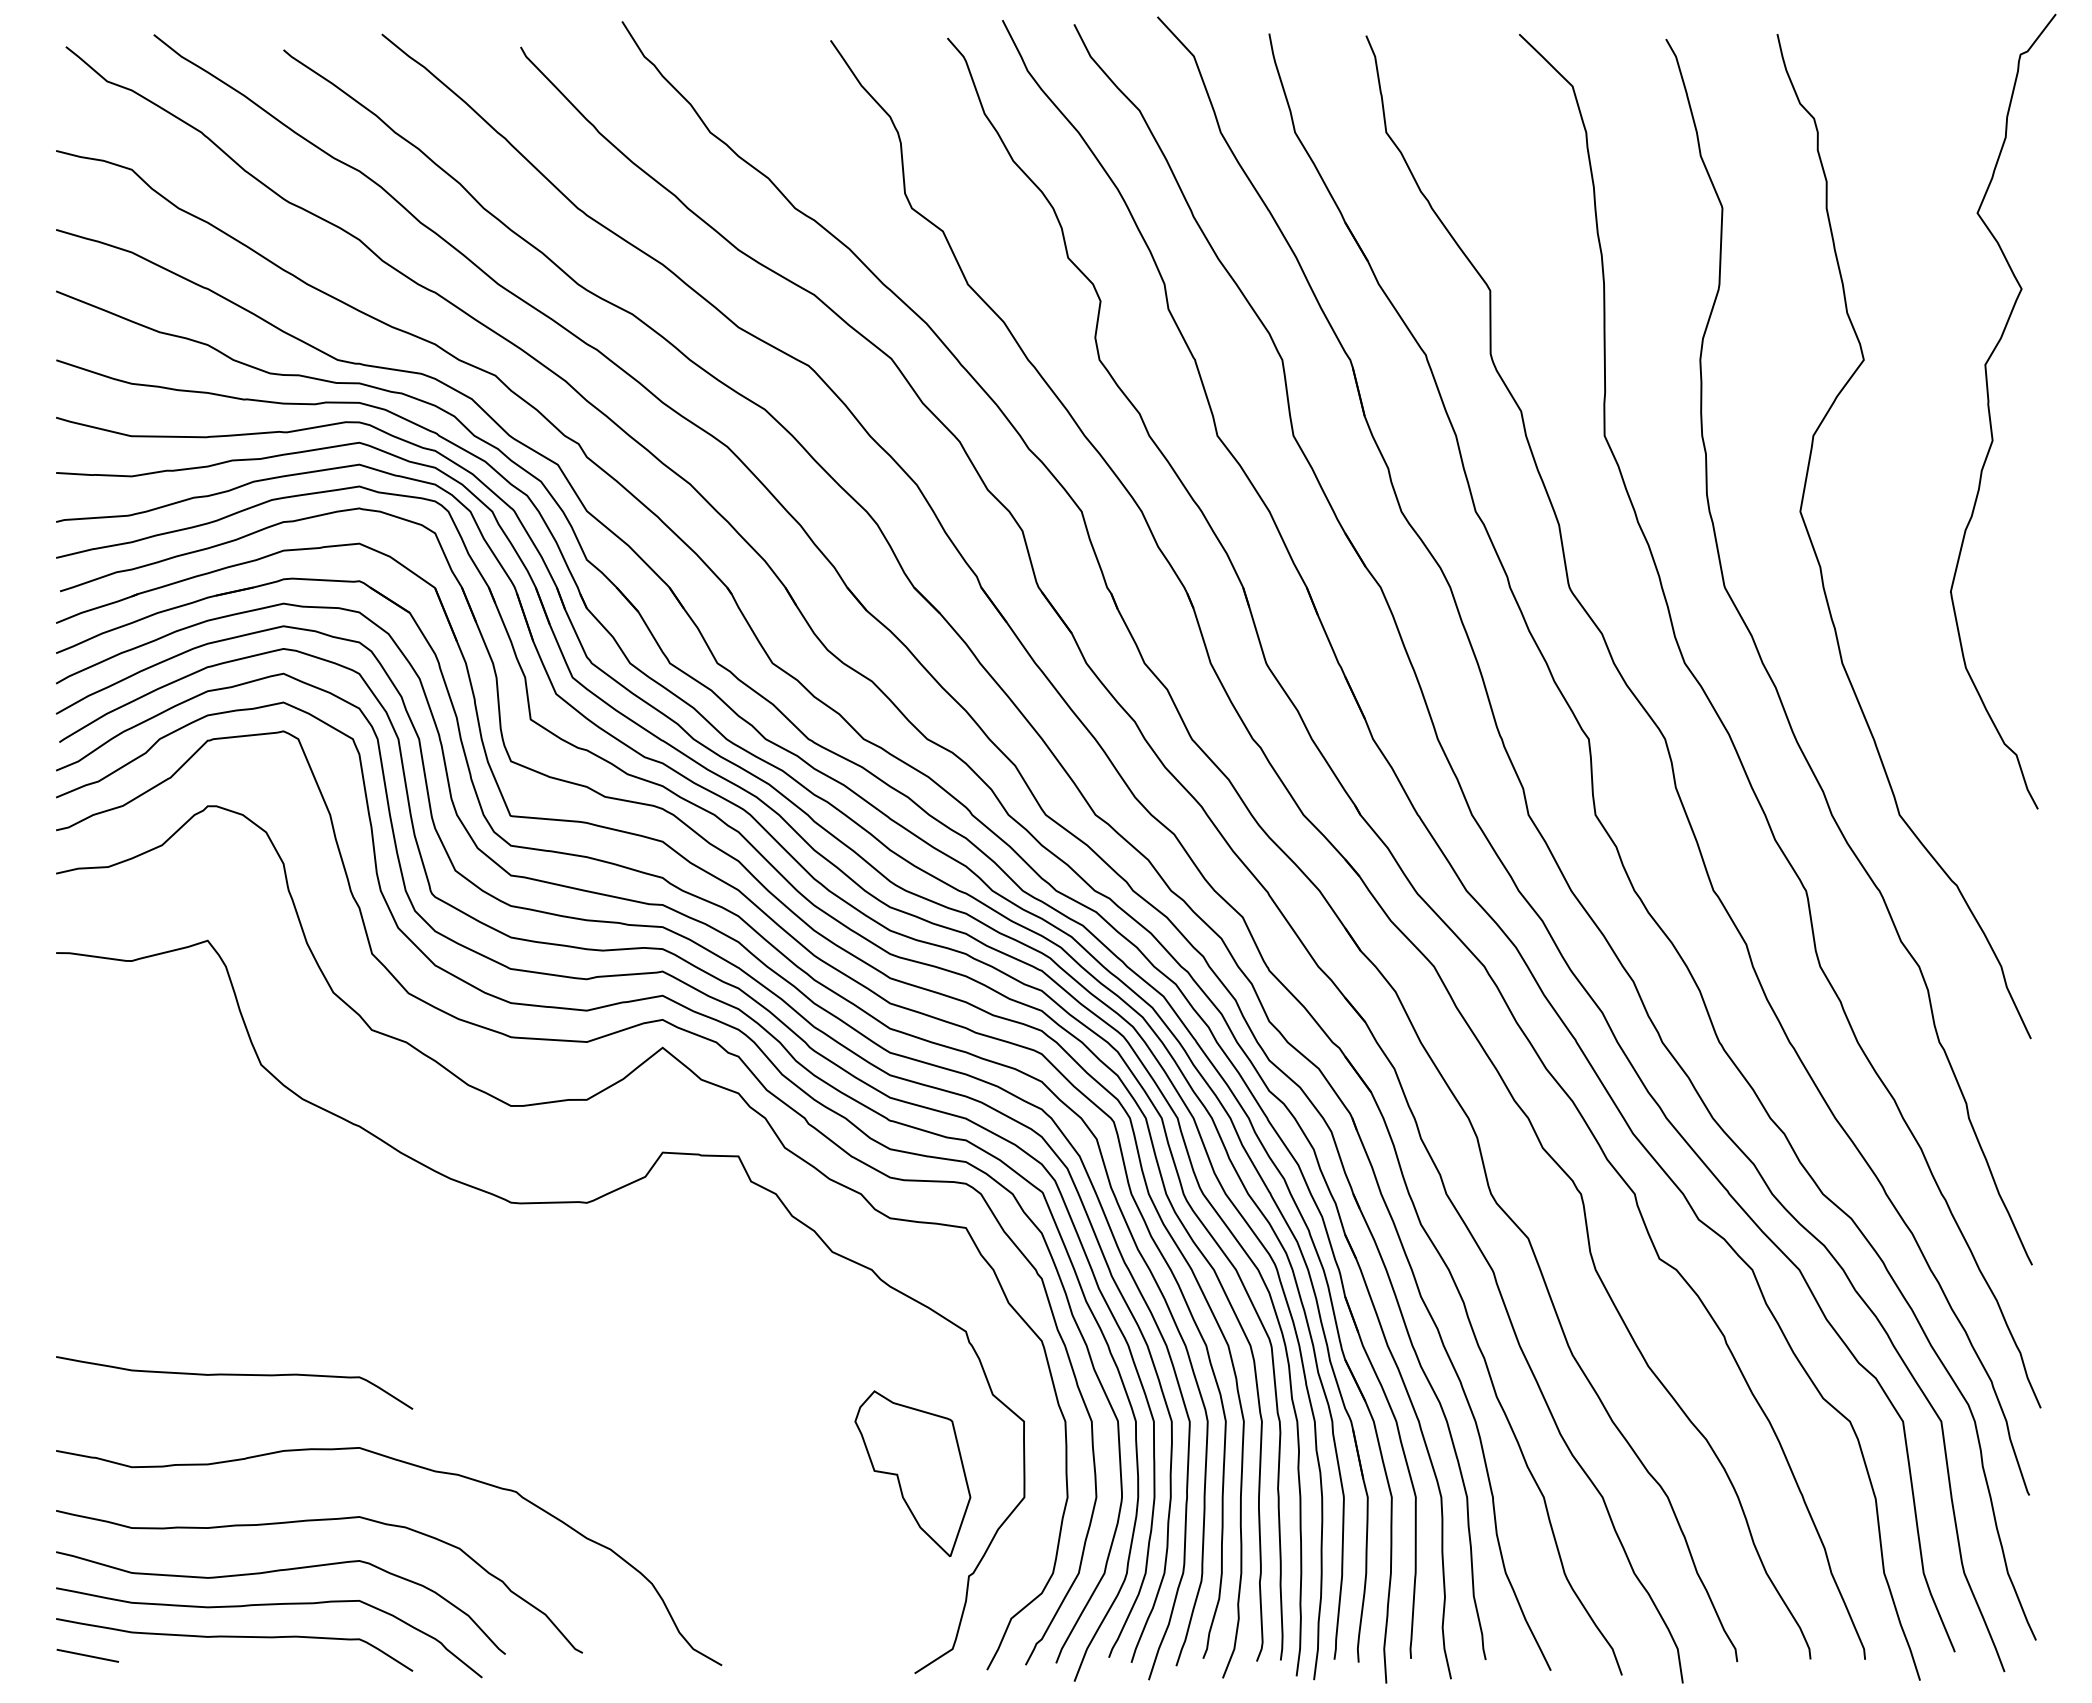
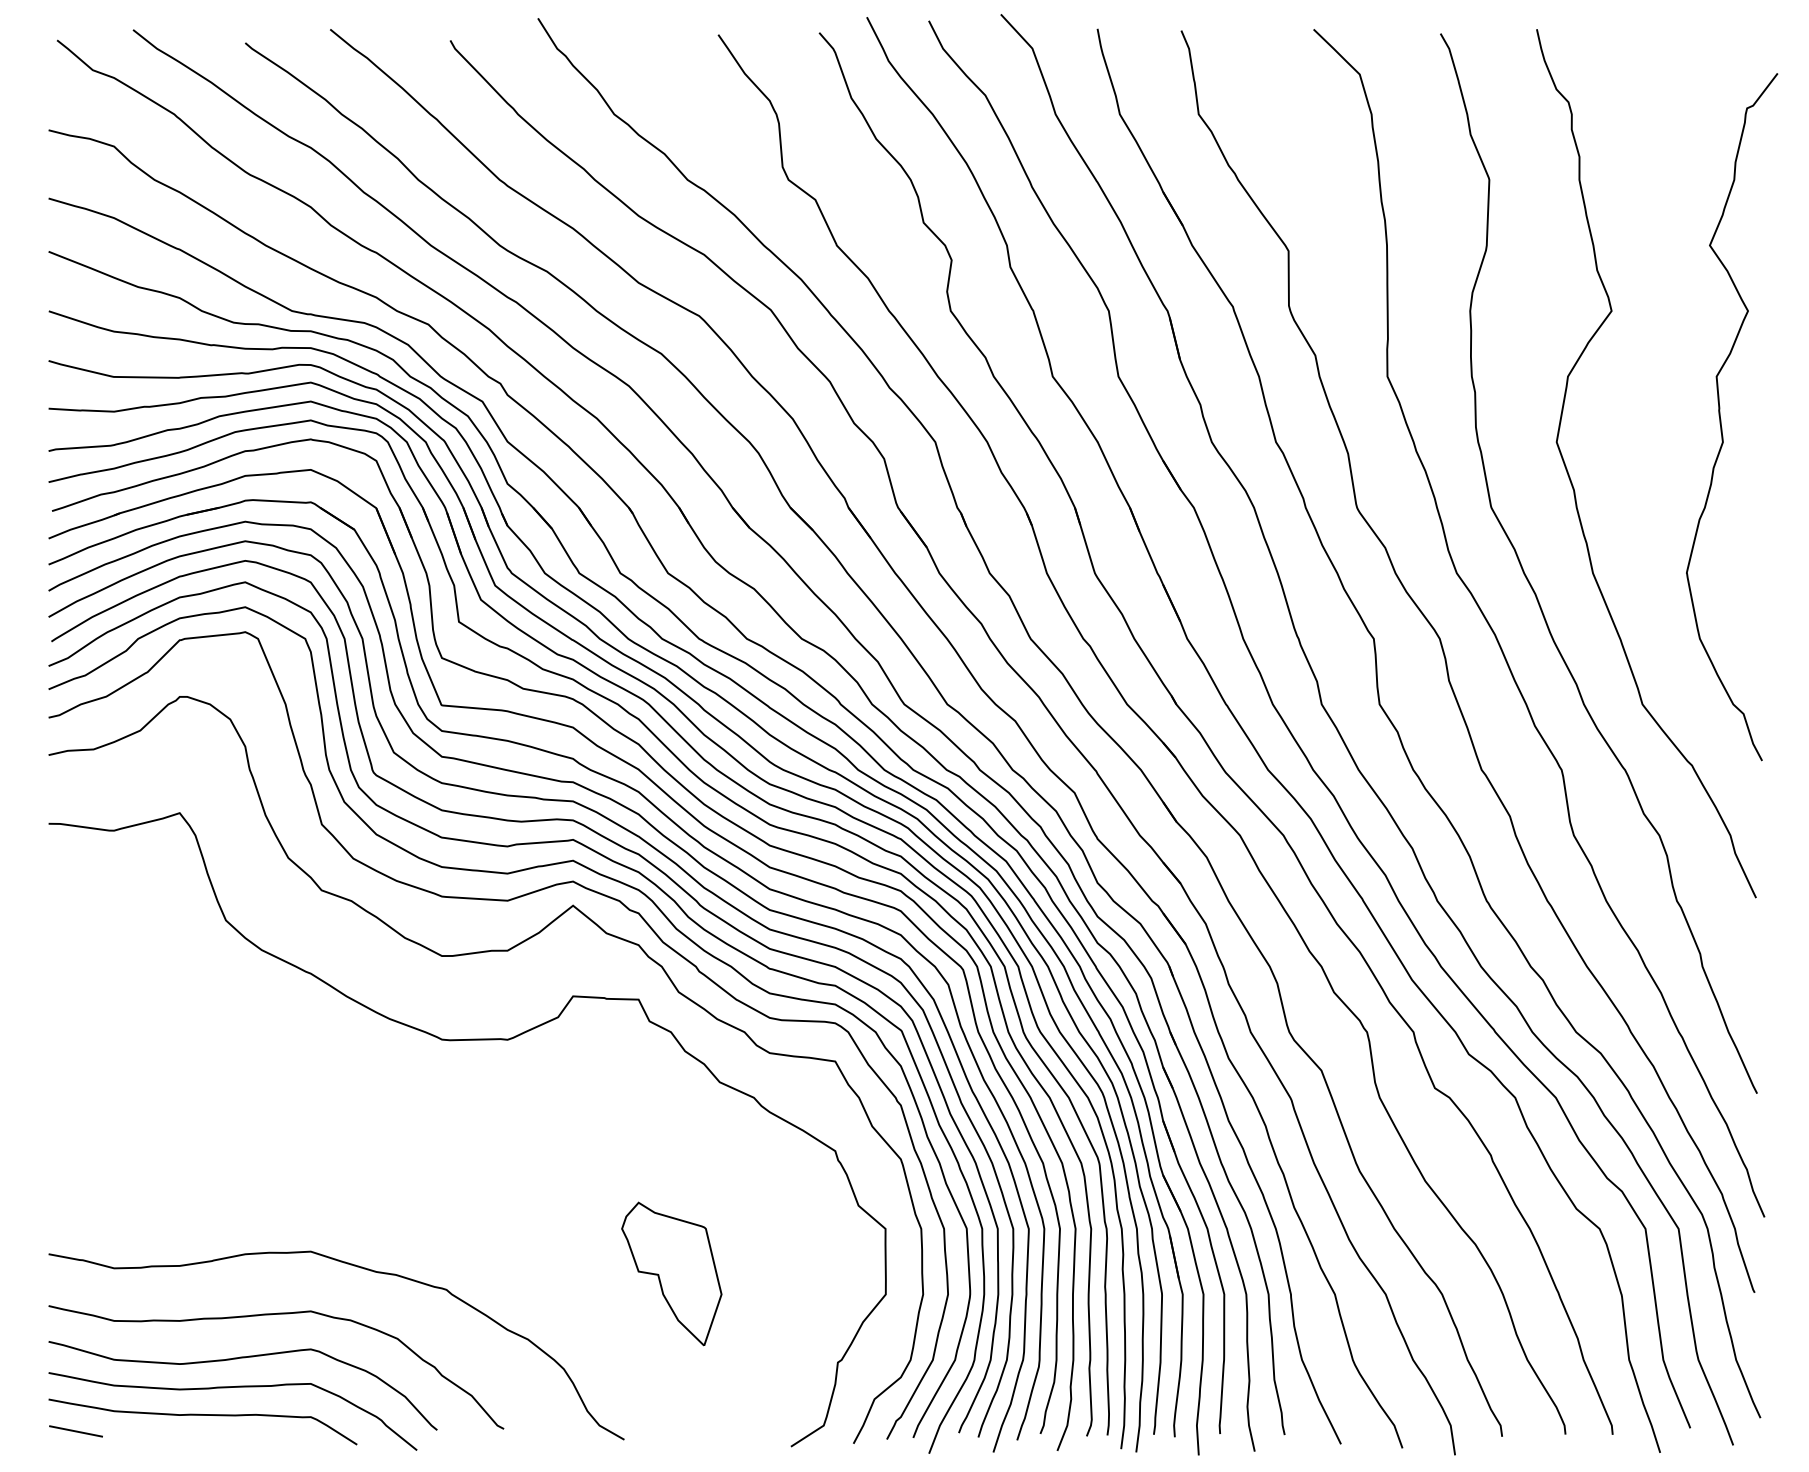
curve: (1990, 412) -> (1721, 417), moved
curve: (234, 1375) -> (202, 1189), removed
part: (912, 1473) -> (671, 1273), moved

